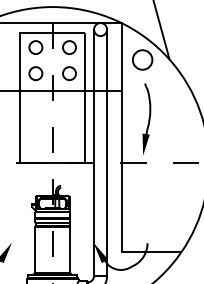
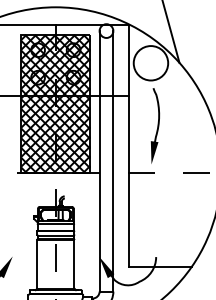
circle: (142, 60) -> (150, 63), size x1.67
hatch: (52, 98) -> (55, 103), added

